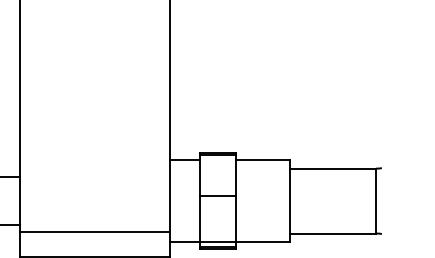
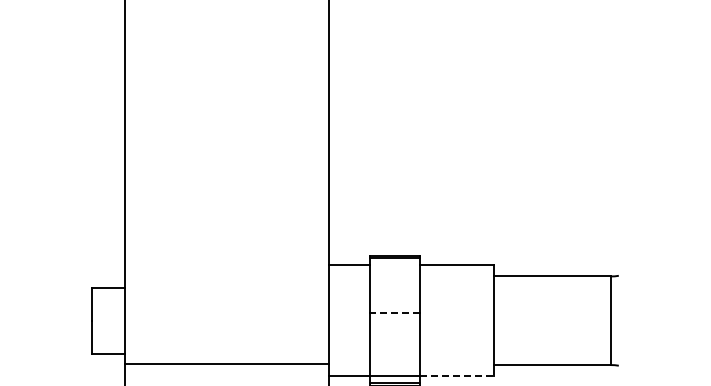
line: (218, 195) -> (395, 313), solid -> dashed
line: (263, 241) -> (456, 376), solid -> dashed

